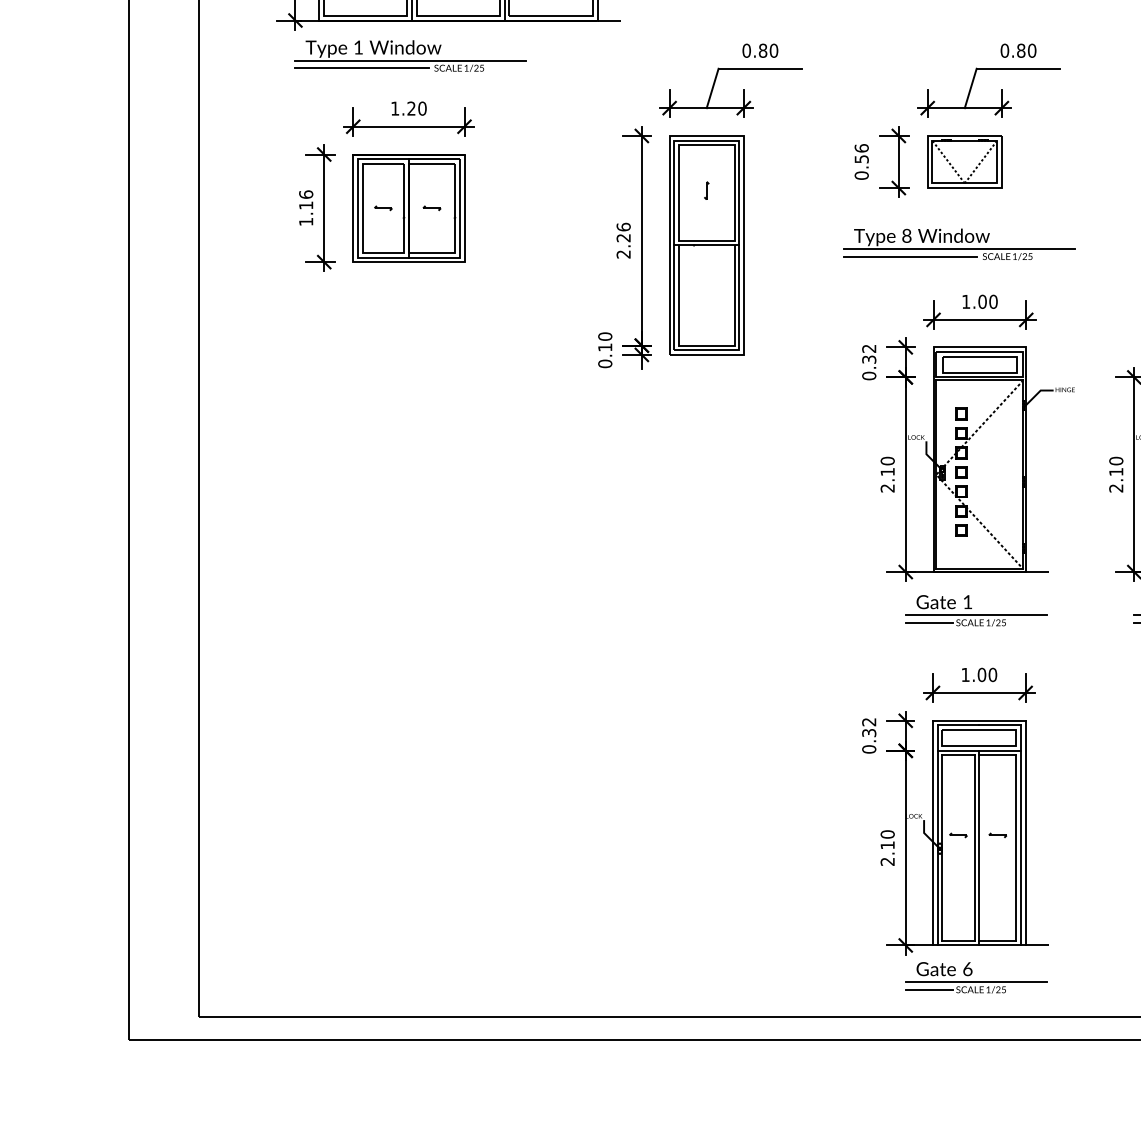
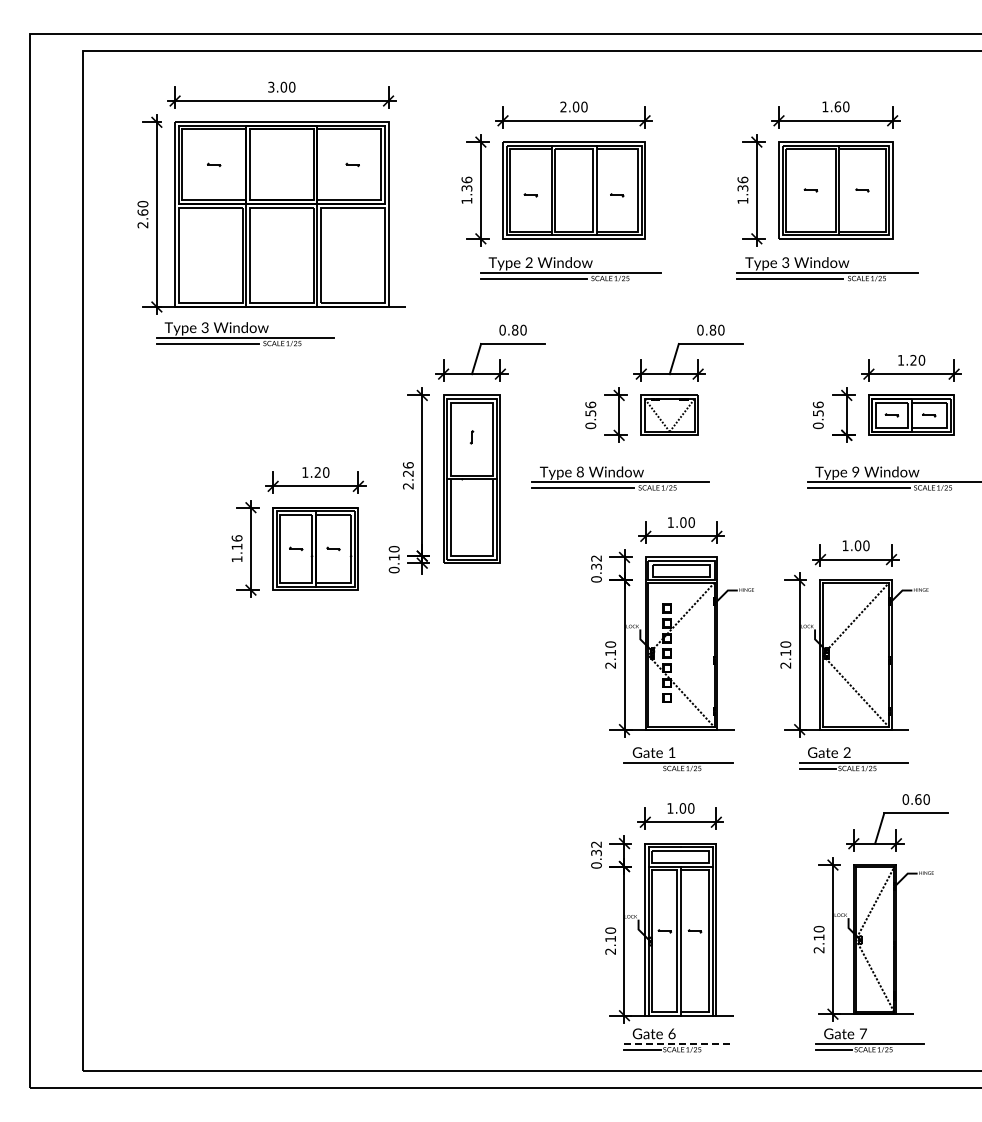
text: (357, 47) -> (204, 327), 1 -> 3
part: (386, 186) -> (298, 532), moved
part: (959, 244) -> (620, 478), moved
line: (929, 622) -> (642, 768), removed
line: (977, 981) -> (679, 1043), solid -> dashed

